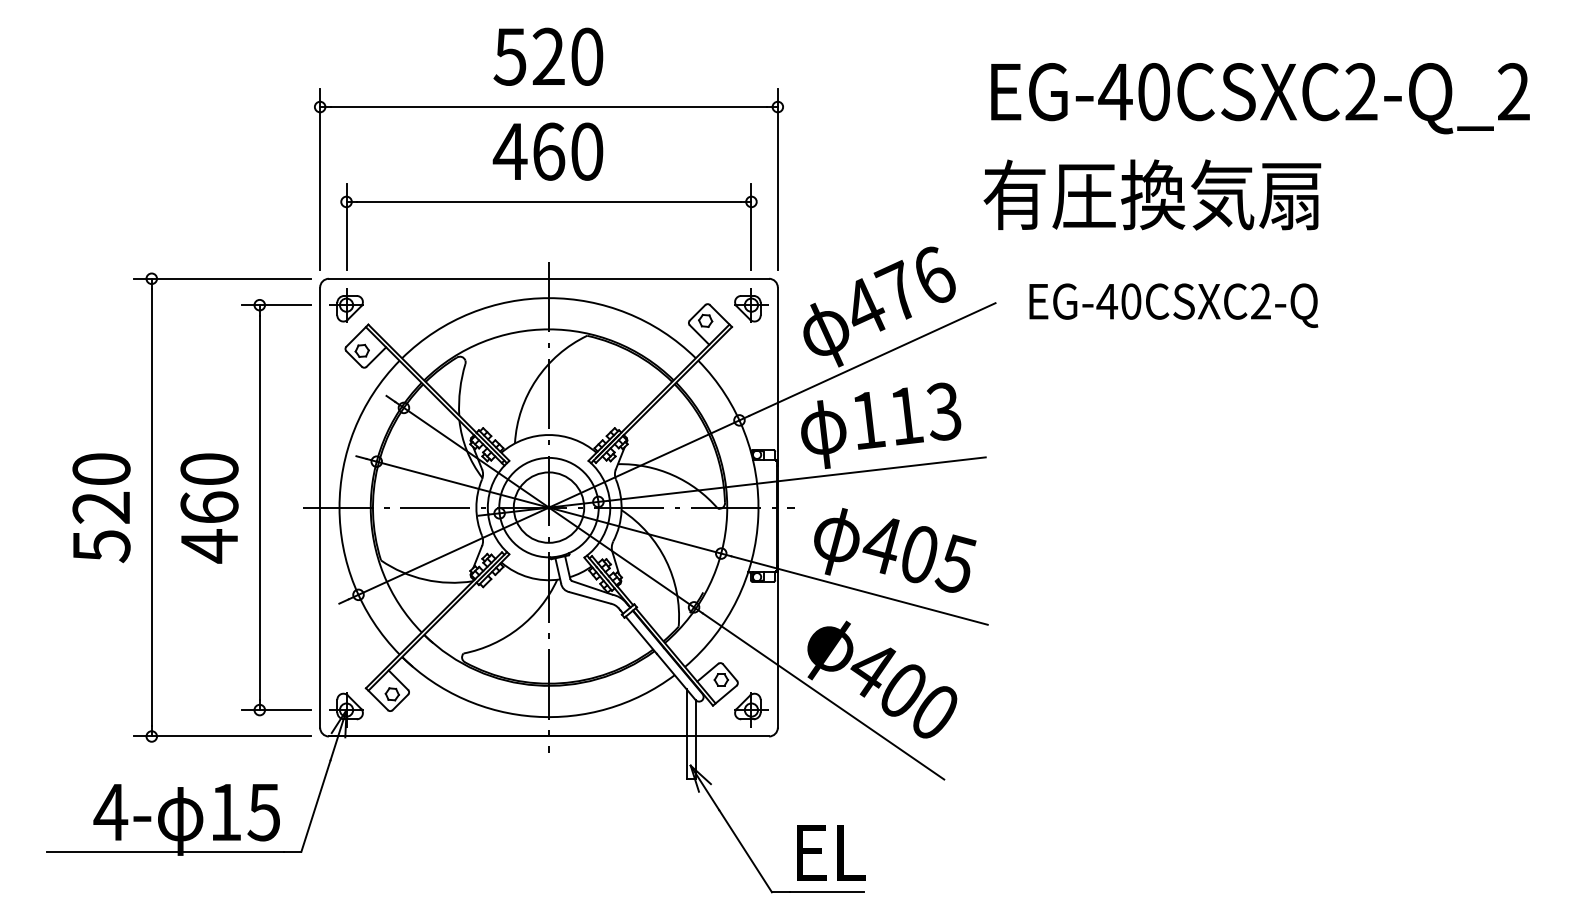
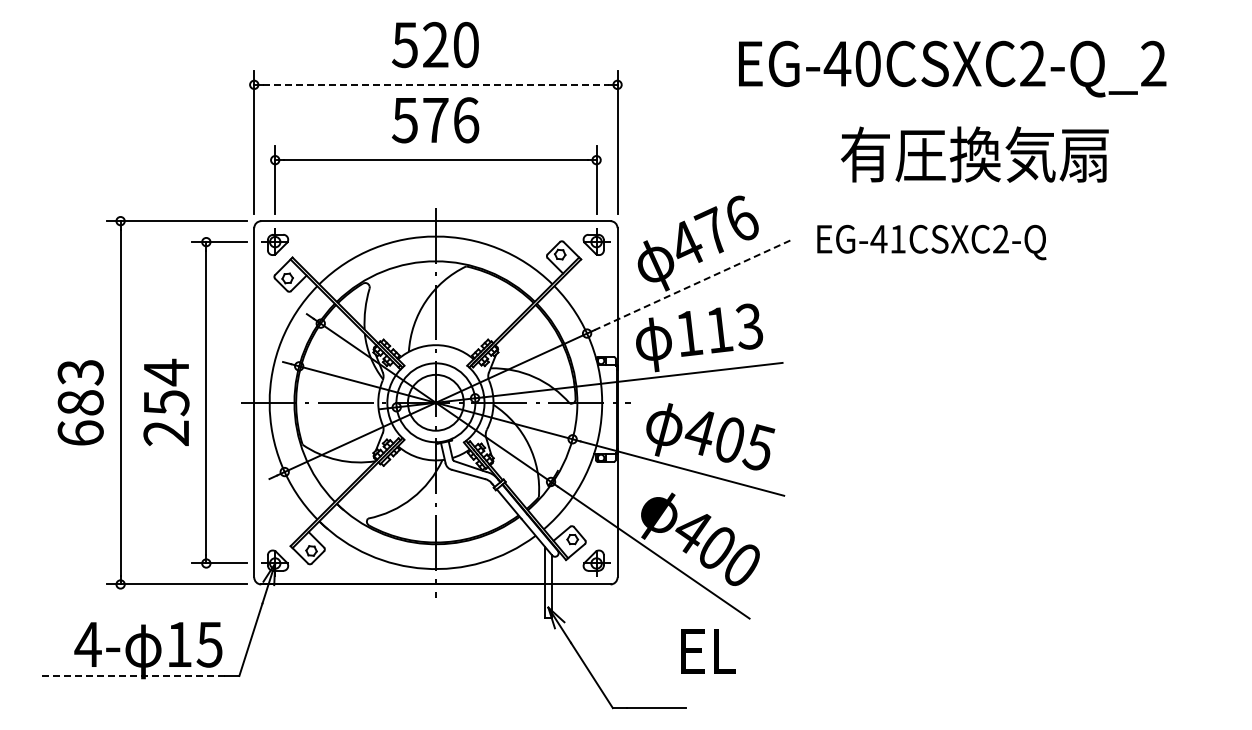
text: (1260, 97) -> (952, 68), moved
line: (549, 106) -> (436, 84), solid -> dashed
text: (548, 151) -> (435, 120), 460 -> 576
text: (1151, 194) -> (974, 154), moved
text: (1130, 300) -> (897, 238), EG-40CSXC2-Q -> EG-41CSXC2-Q
line: (872, 359) -> (692, 285), solid -> dashed
text: (101, 507) -> (80, 402), 520 -> 683
text: (209, 507) -> (166, 402), 460 -> 254
line: (165, 851) -> (131, 675), solid -> dashed
text: (830, 852) -> (708, 651), moved

